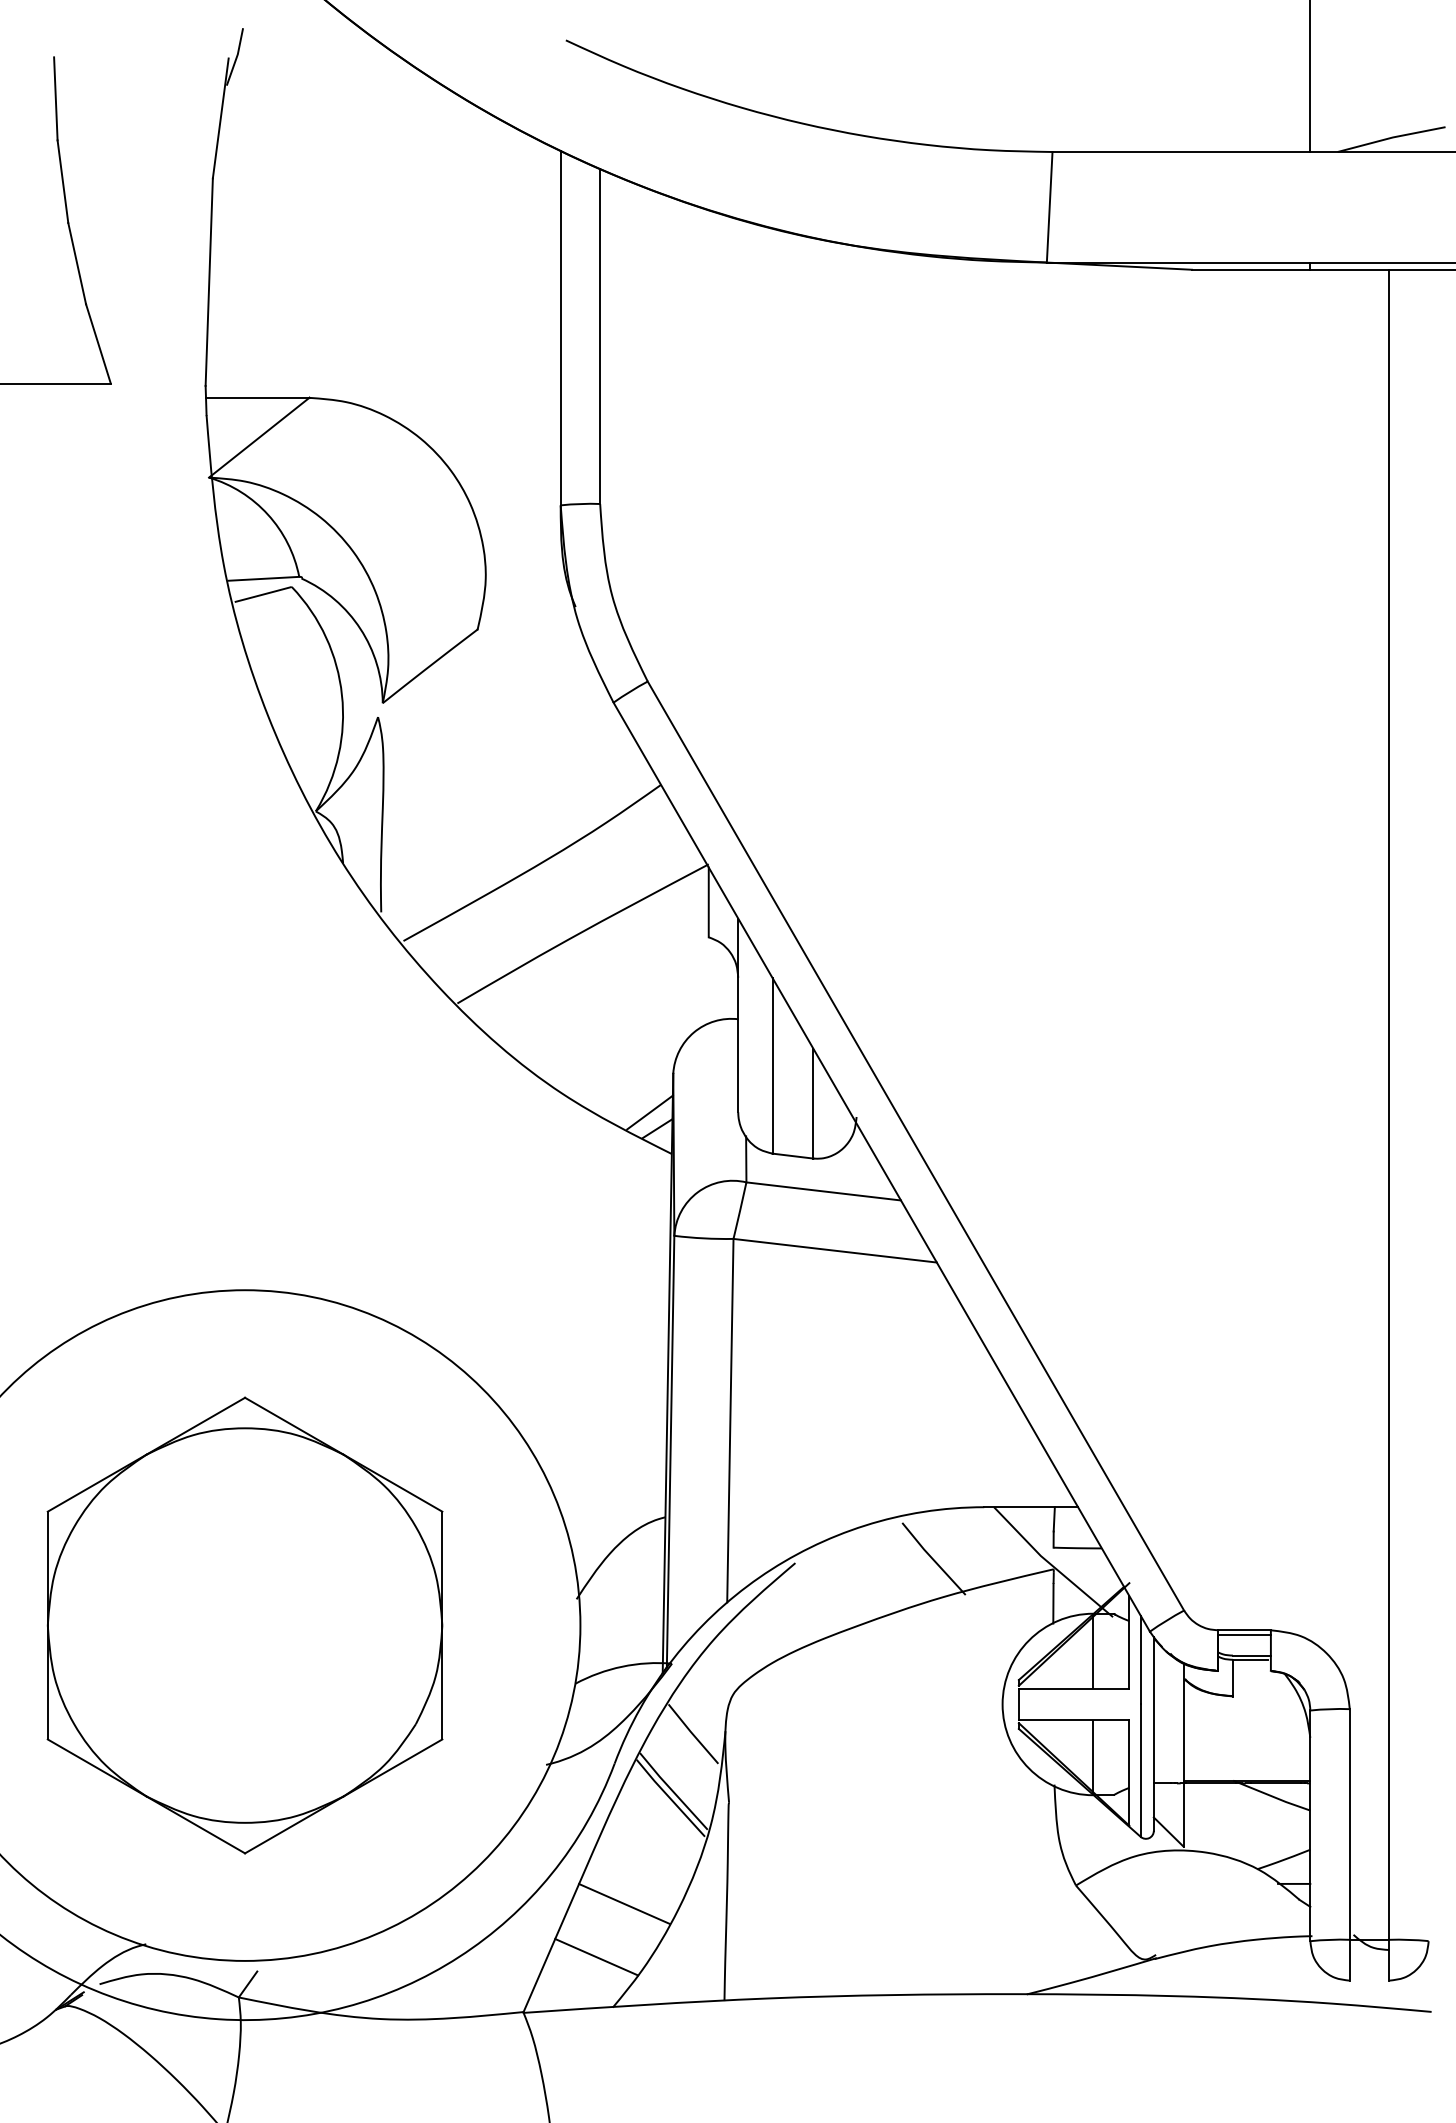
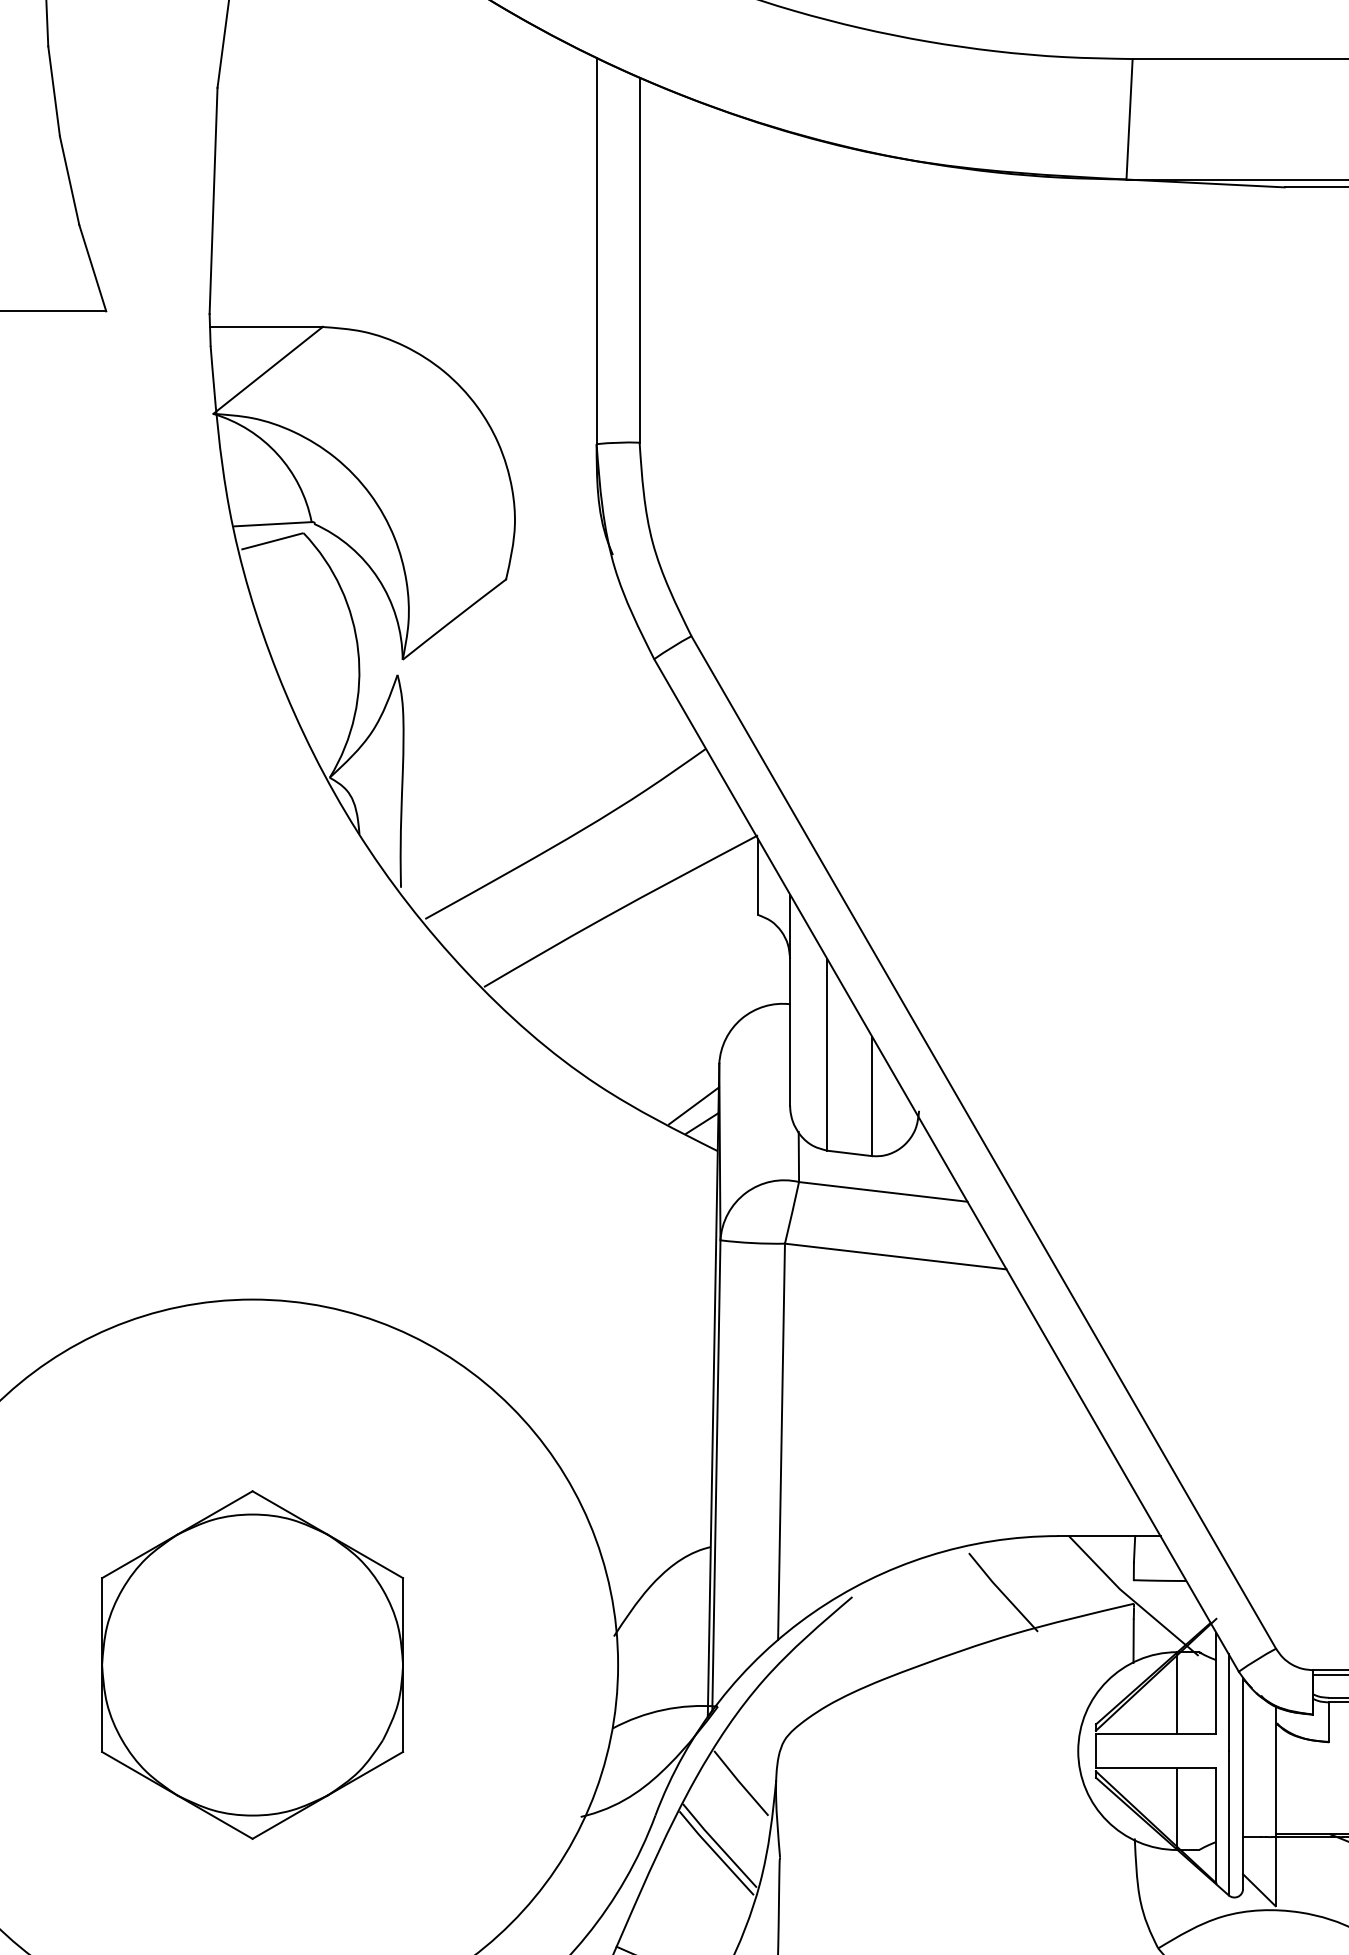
part: (244, 1625) -> (251, 1665), size x0.7

